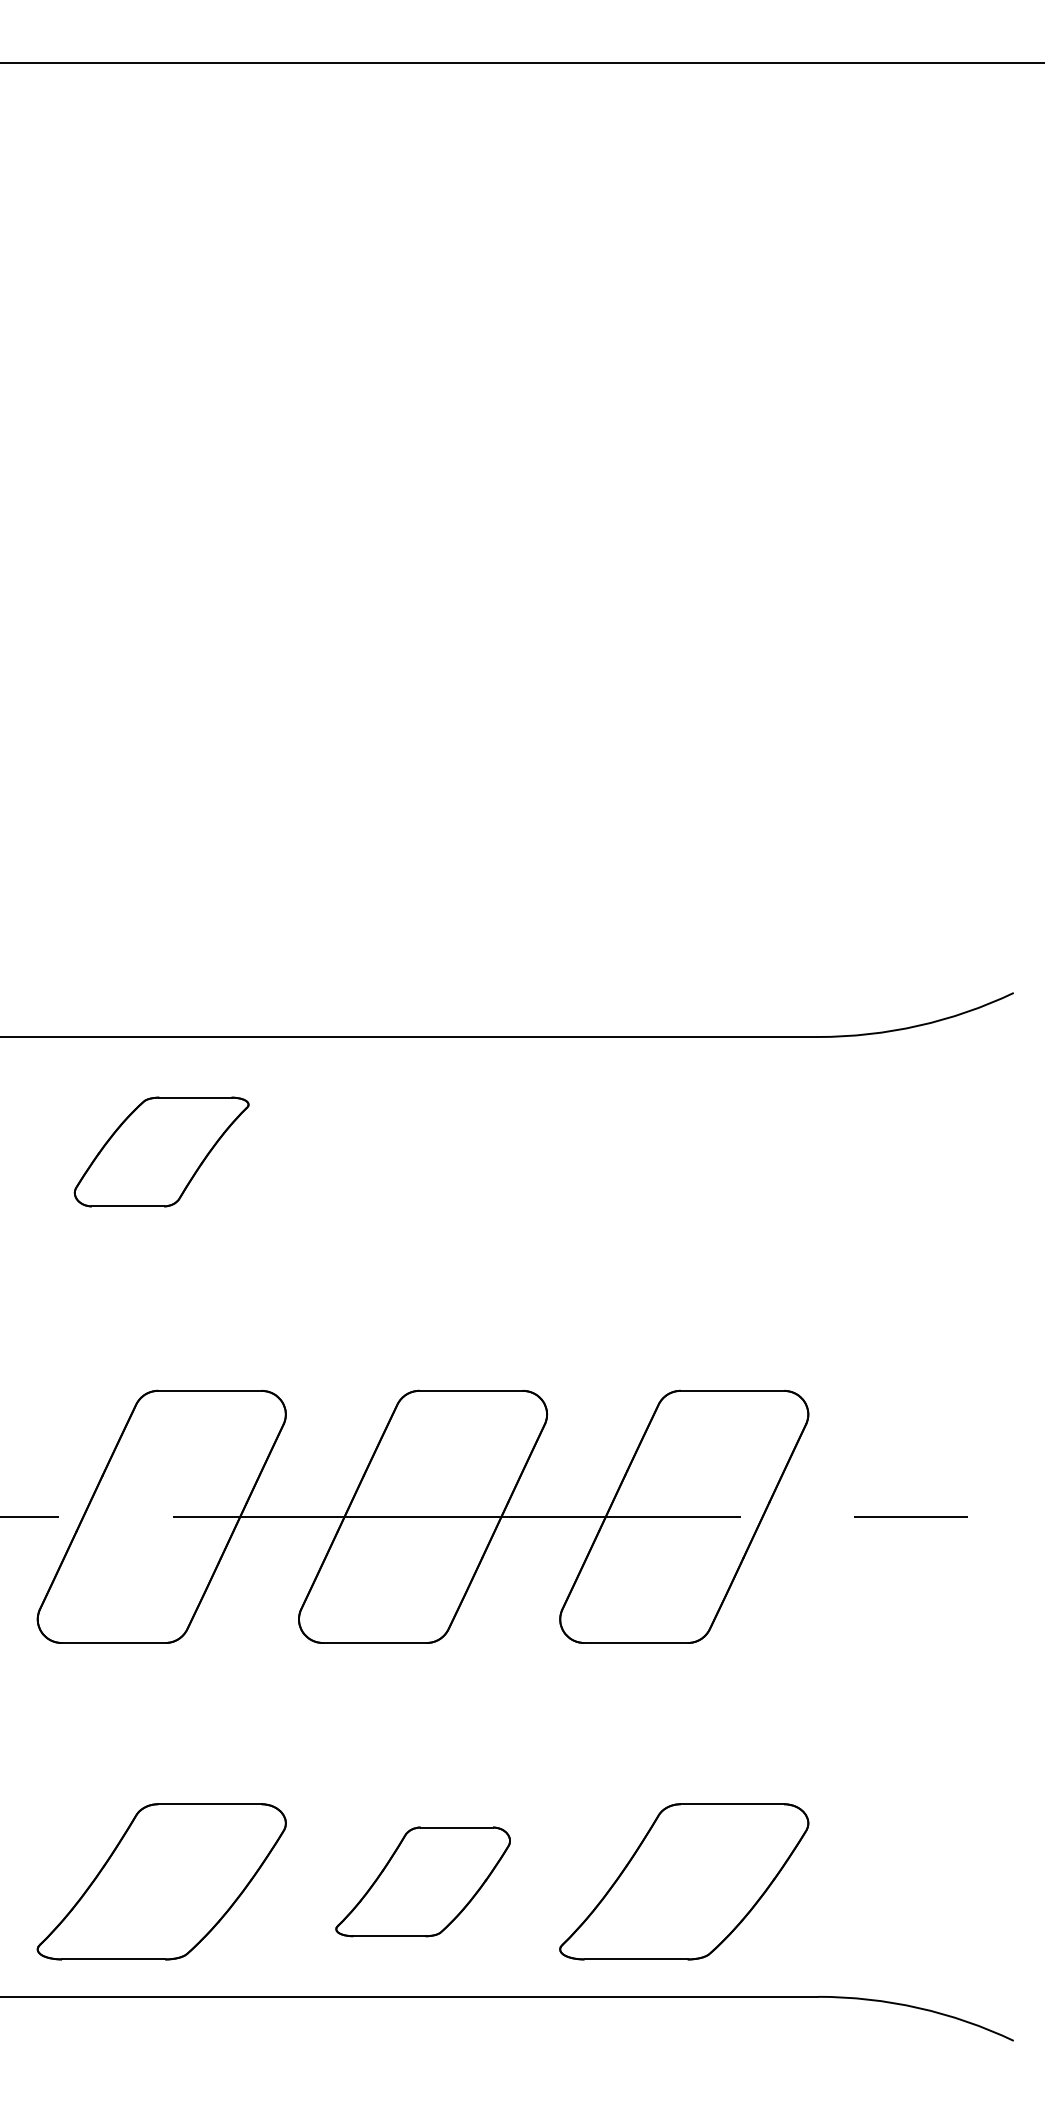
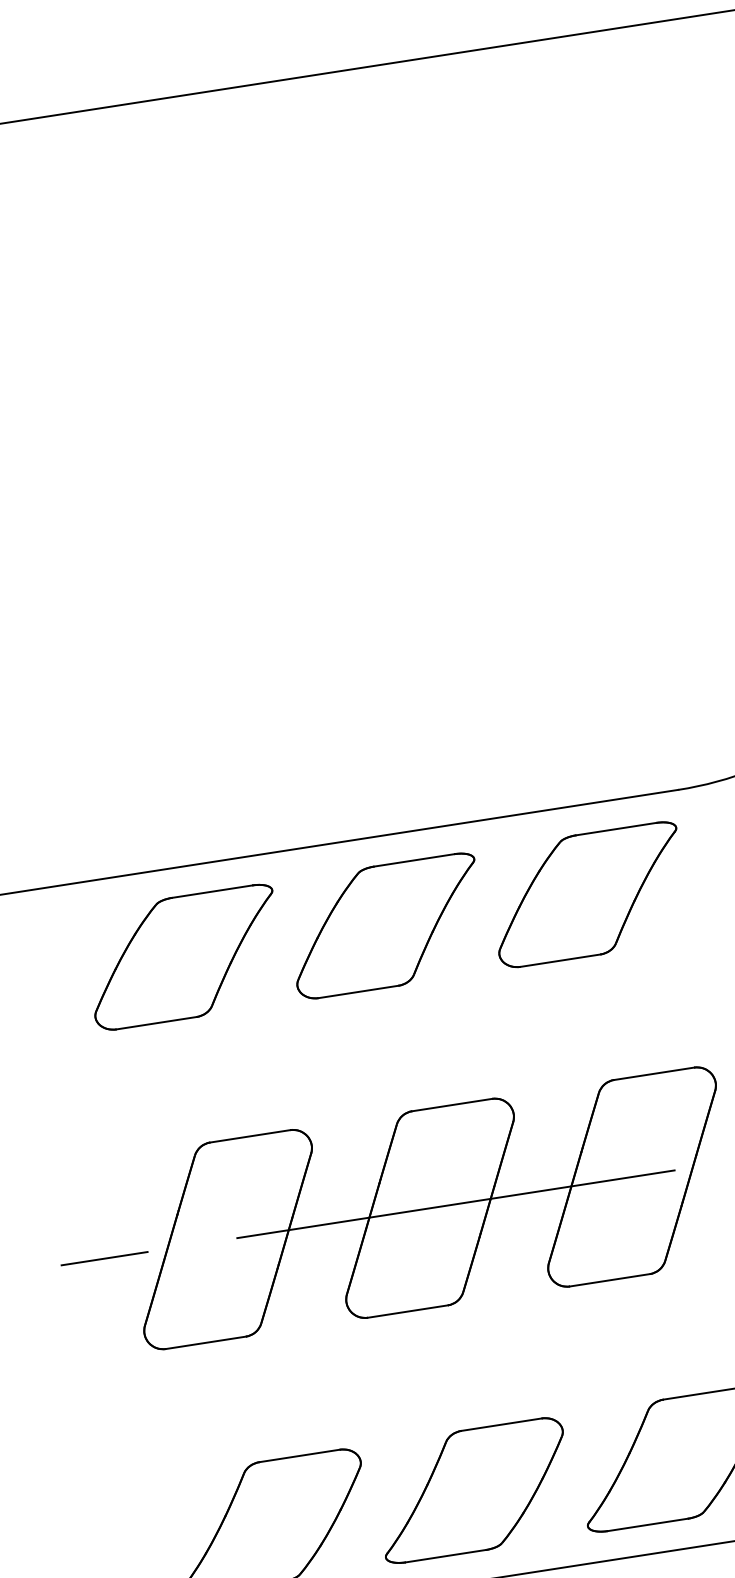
part: (161, 1151) -> (184, 957), size x1.43
part: (423, 1151) -> (386, 925), added
part: (684, 1151) -> (588, 894), added
part: (423, 1881) -> (474, 1490), size x1.43

